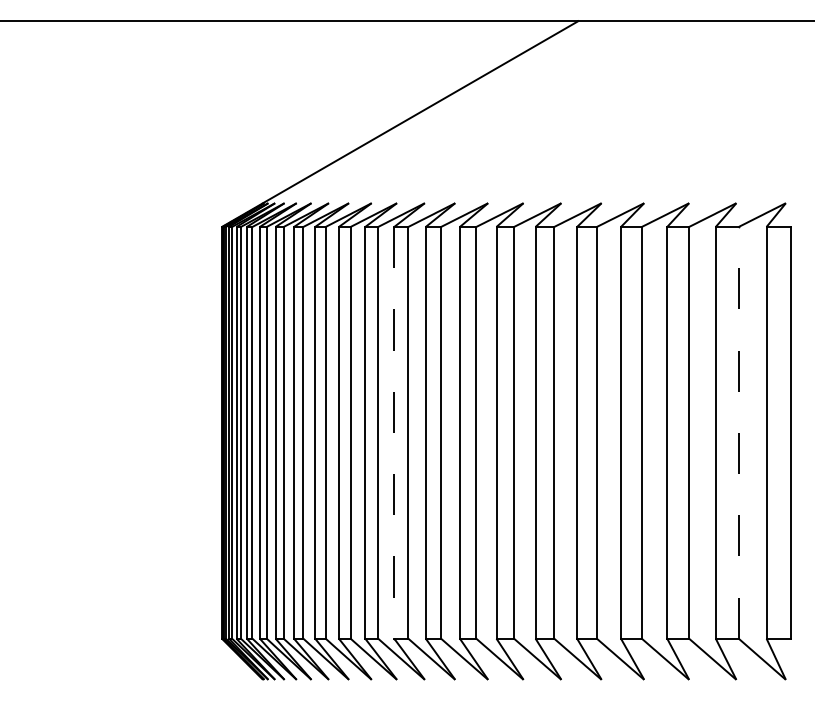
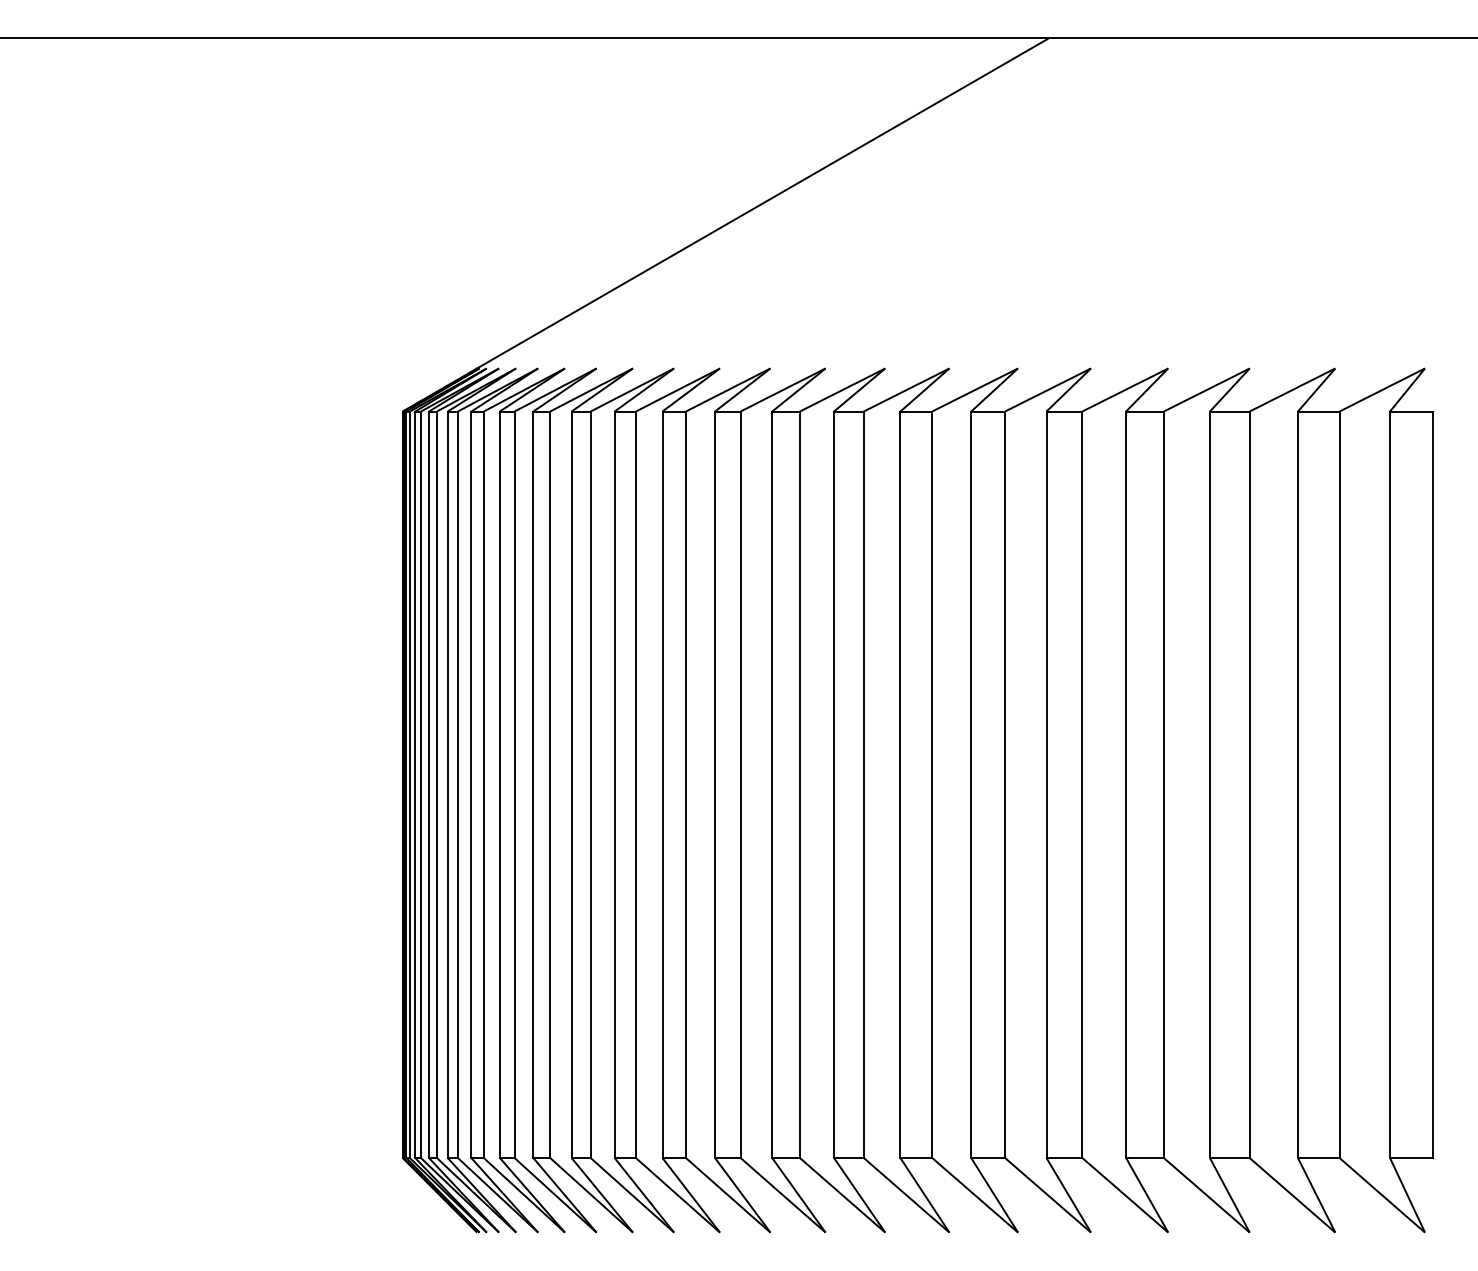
line: (394, 432) -> (715, 784), dashed -> solid
line: (738, 432) -> (1339, 784), dashed -> solid

